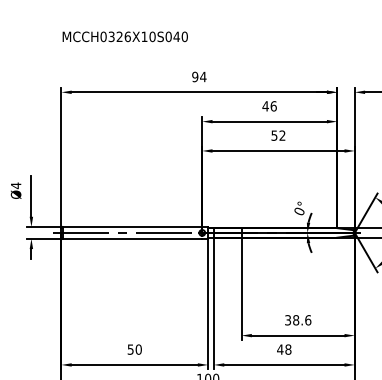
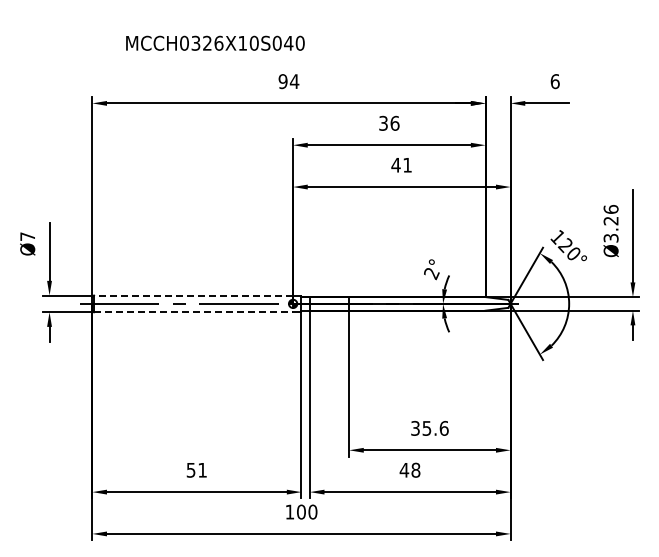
text: (125, 36) -> (215, 42), moved
text: (265, 105) -> (383, 122), 46 -> 36
text: (278, 135) -> (401, 164), 52 -> 41
text: (15, 185) -> (27, 236), Ø4 -> Ø7
text: (299, 212) -> (431, 274), 0° -> 2°
line: (132, 227) -> (193, 295), solid -> dashed
line: (132, 238) -> (193, 312), solid -> dashed
text: (295, 320) -> (426, 428), 38.6 -> 35.6
text: (138, 349) -> (202, 469), 50 -> 51

